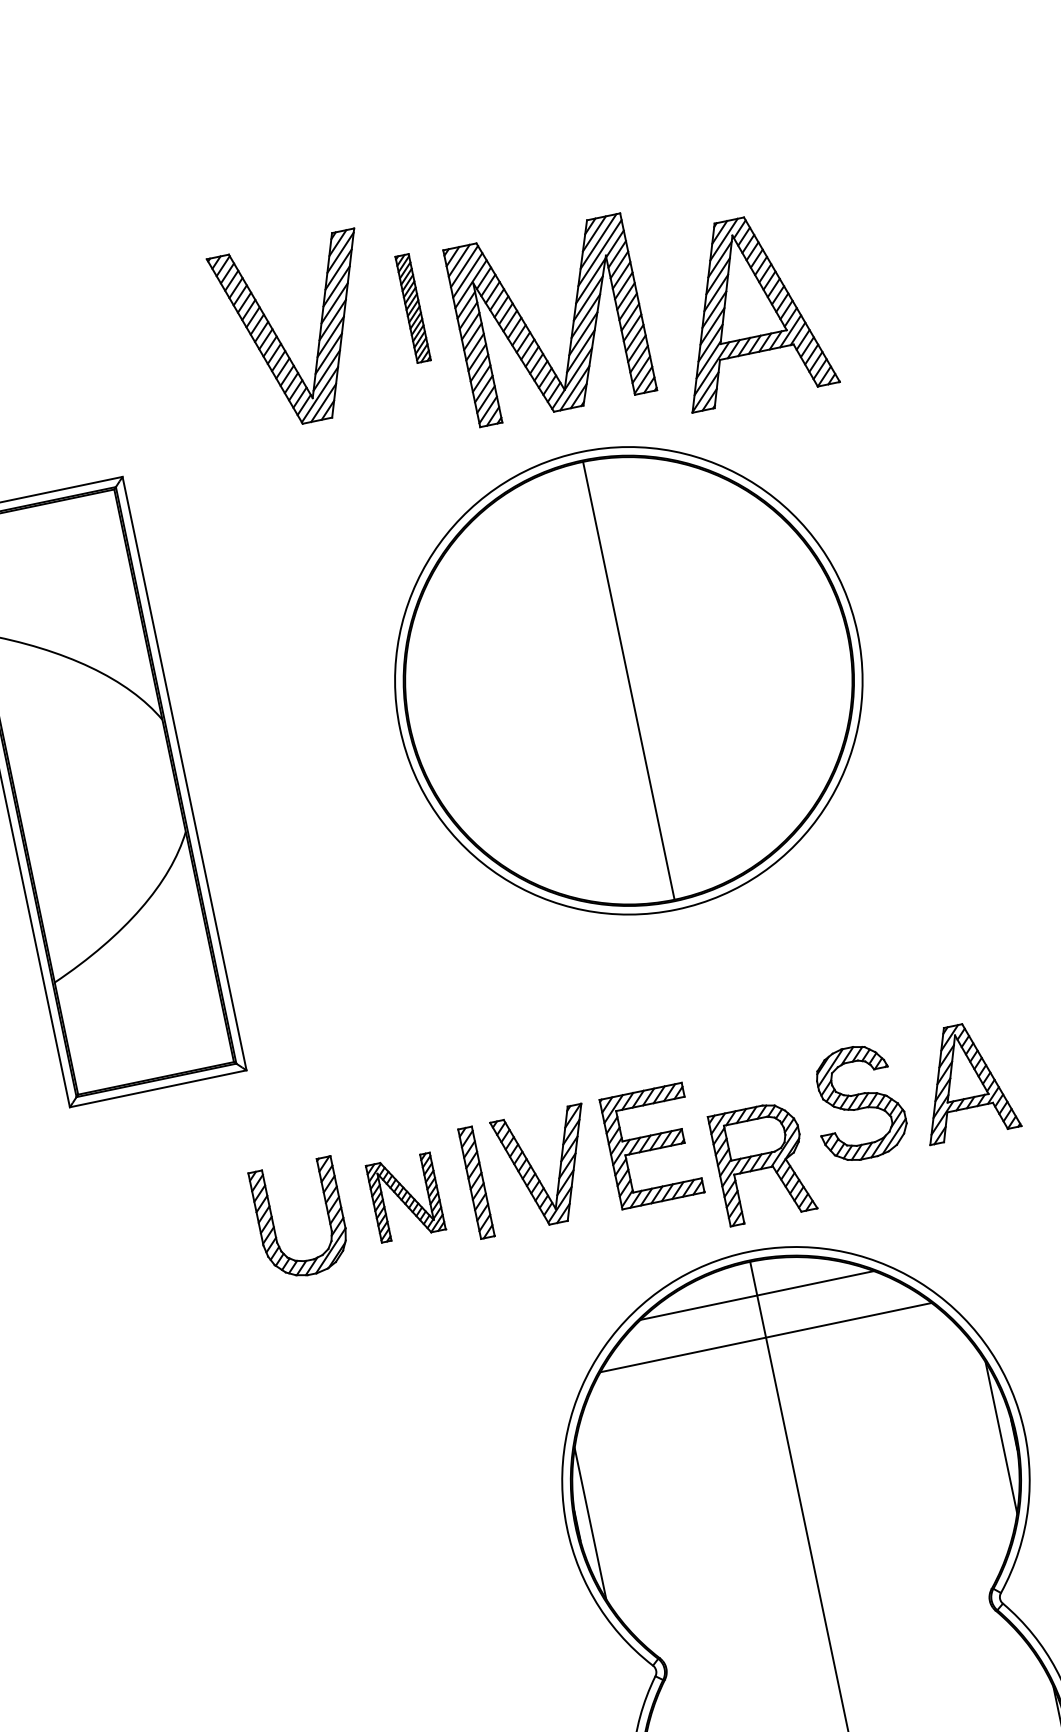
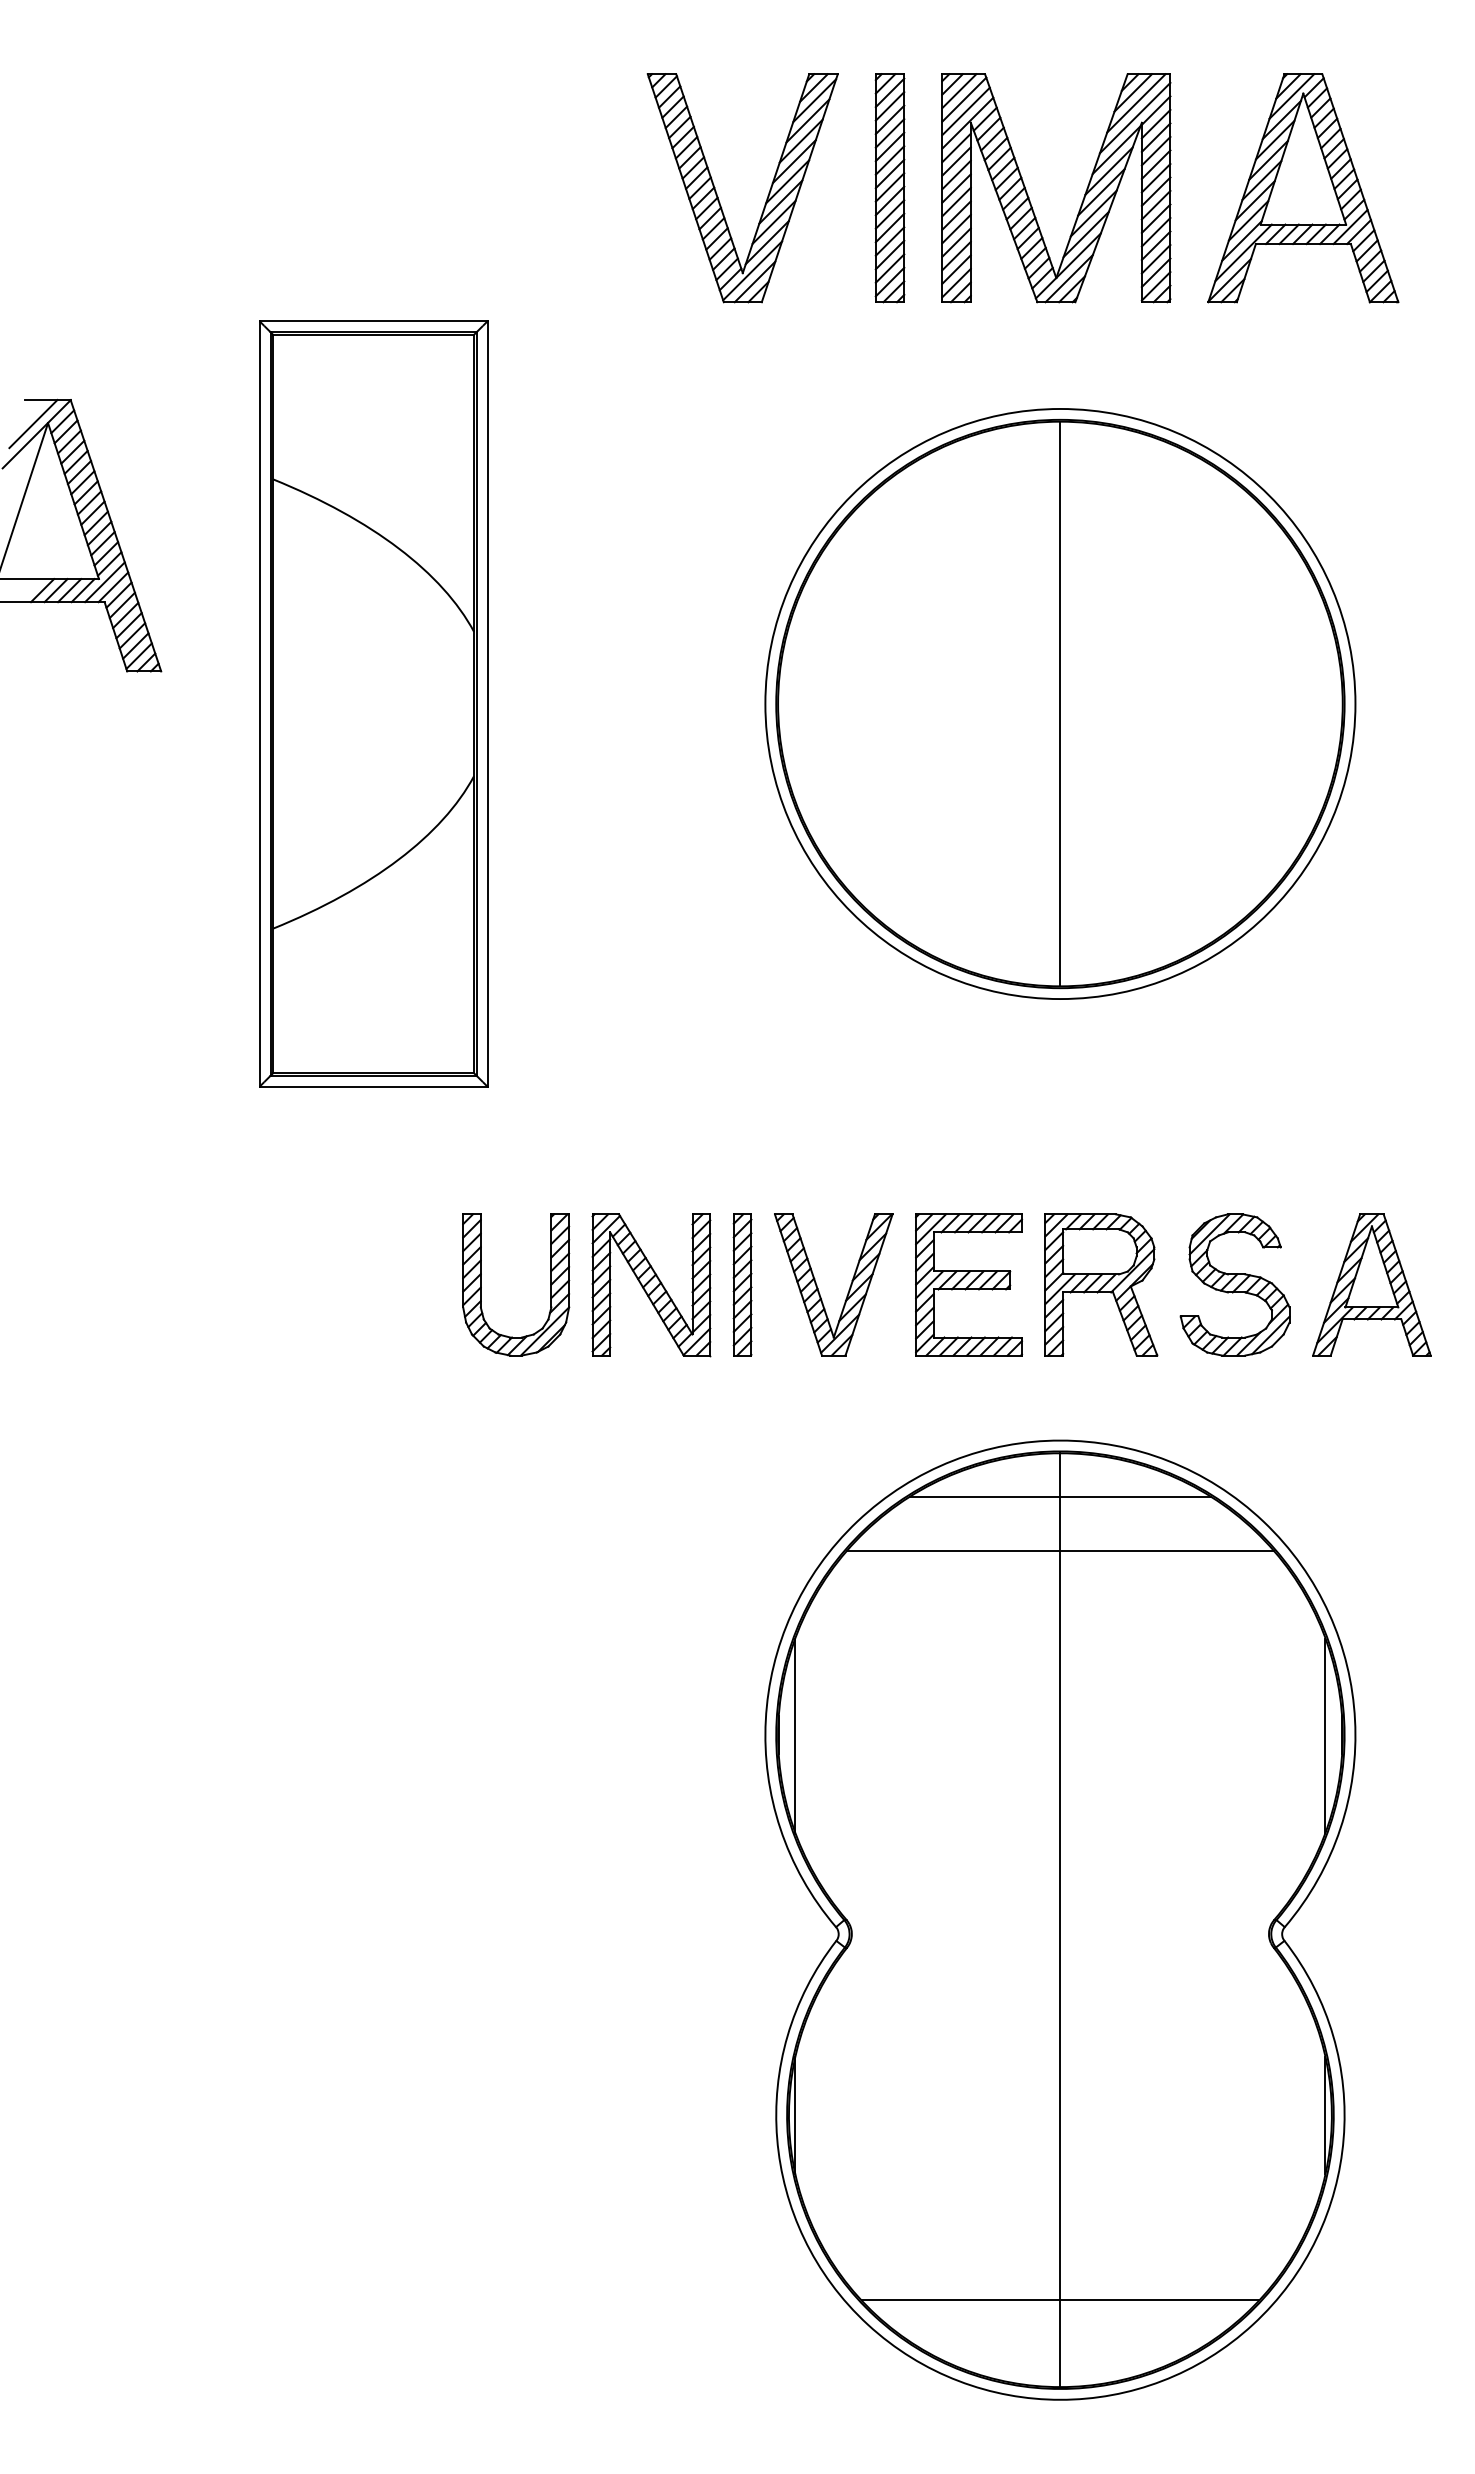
part: (412, 308) -> (889, 188), size x1.67
part: (747, 309) -> (1303, 188), moved
part: (572, 322) -> (1083, 196), moved
part: (762, 1162) -> (1101, 1284), moved
part: (405, 1197) -> (651, 1285), size x1.43

